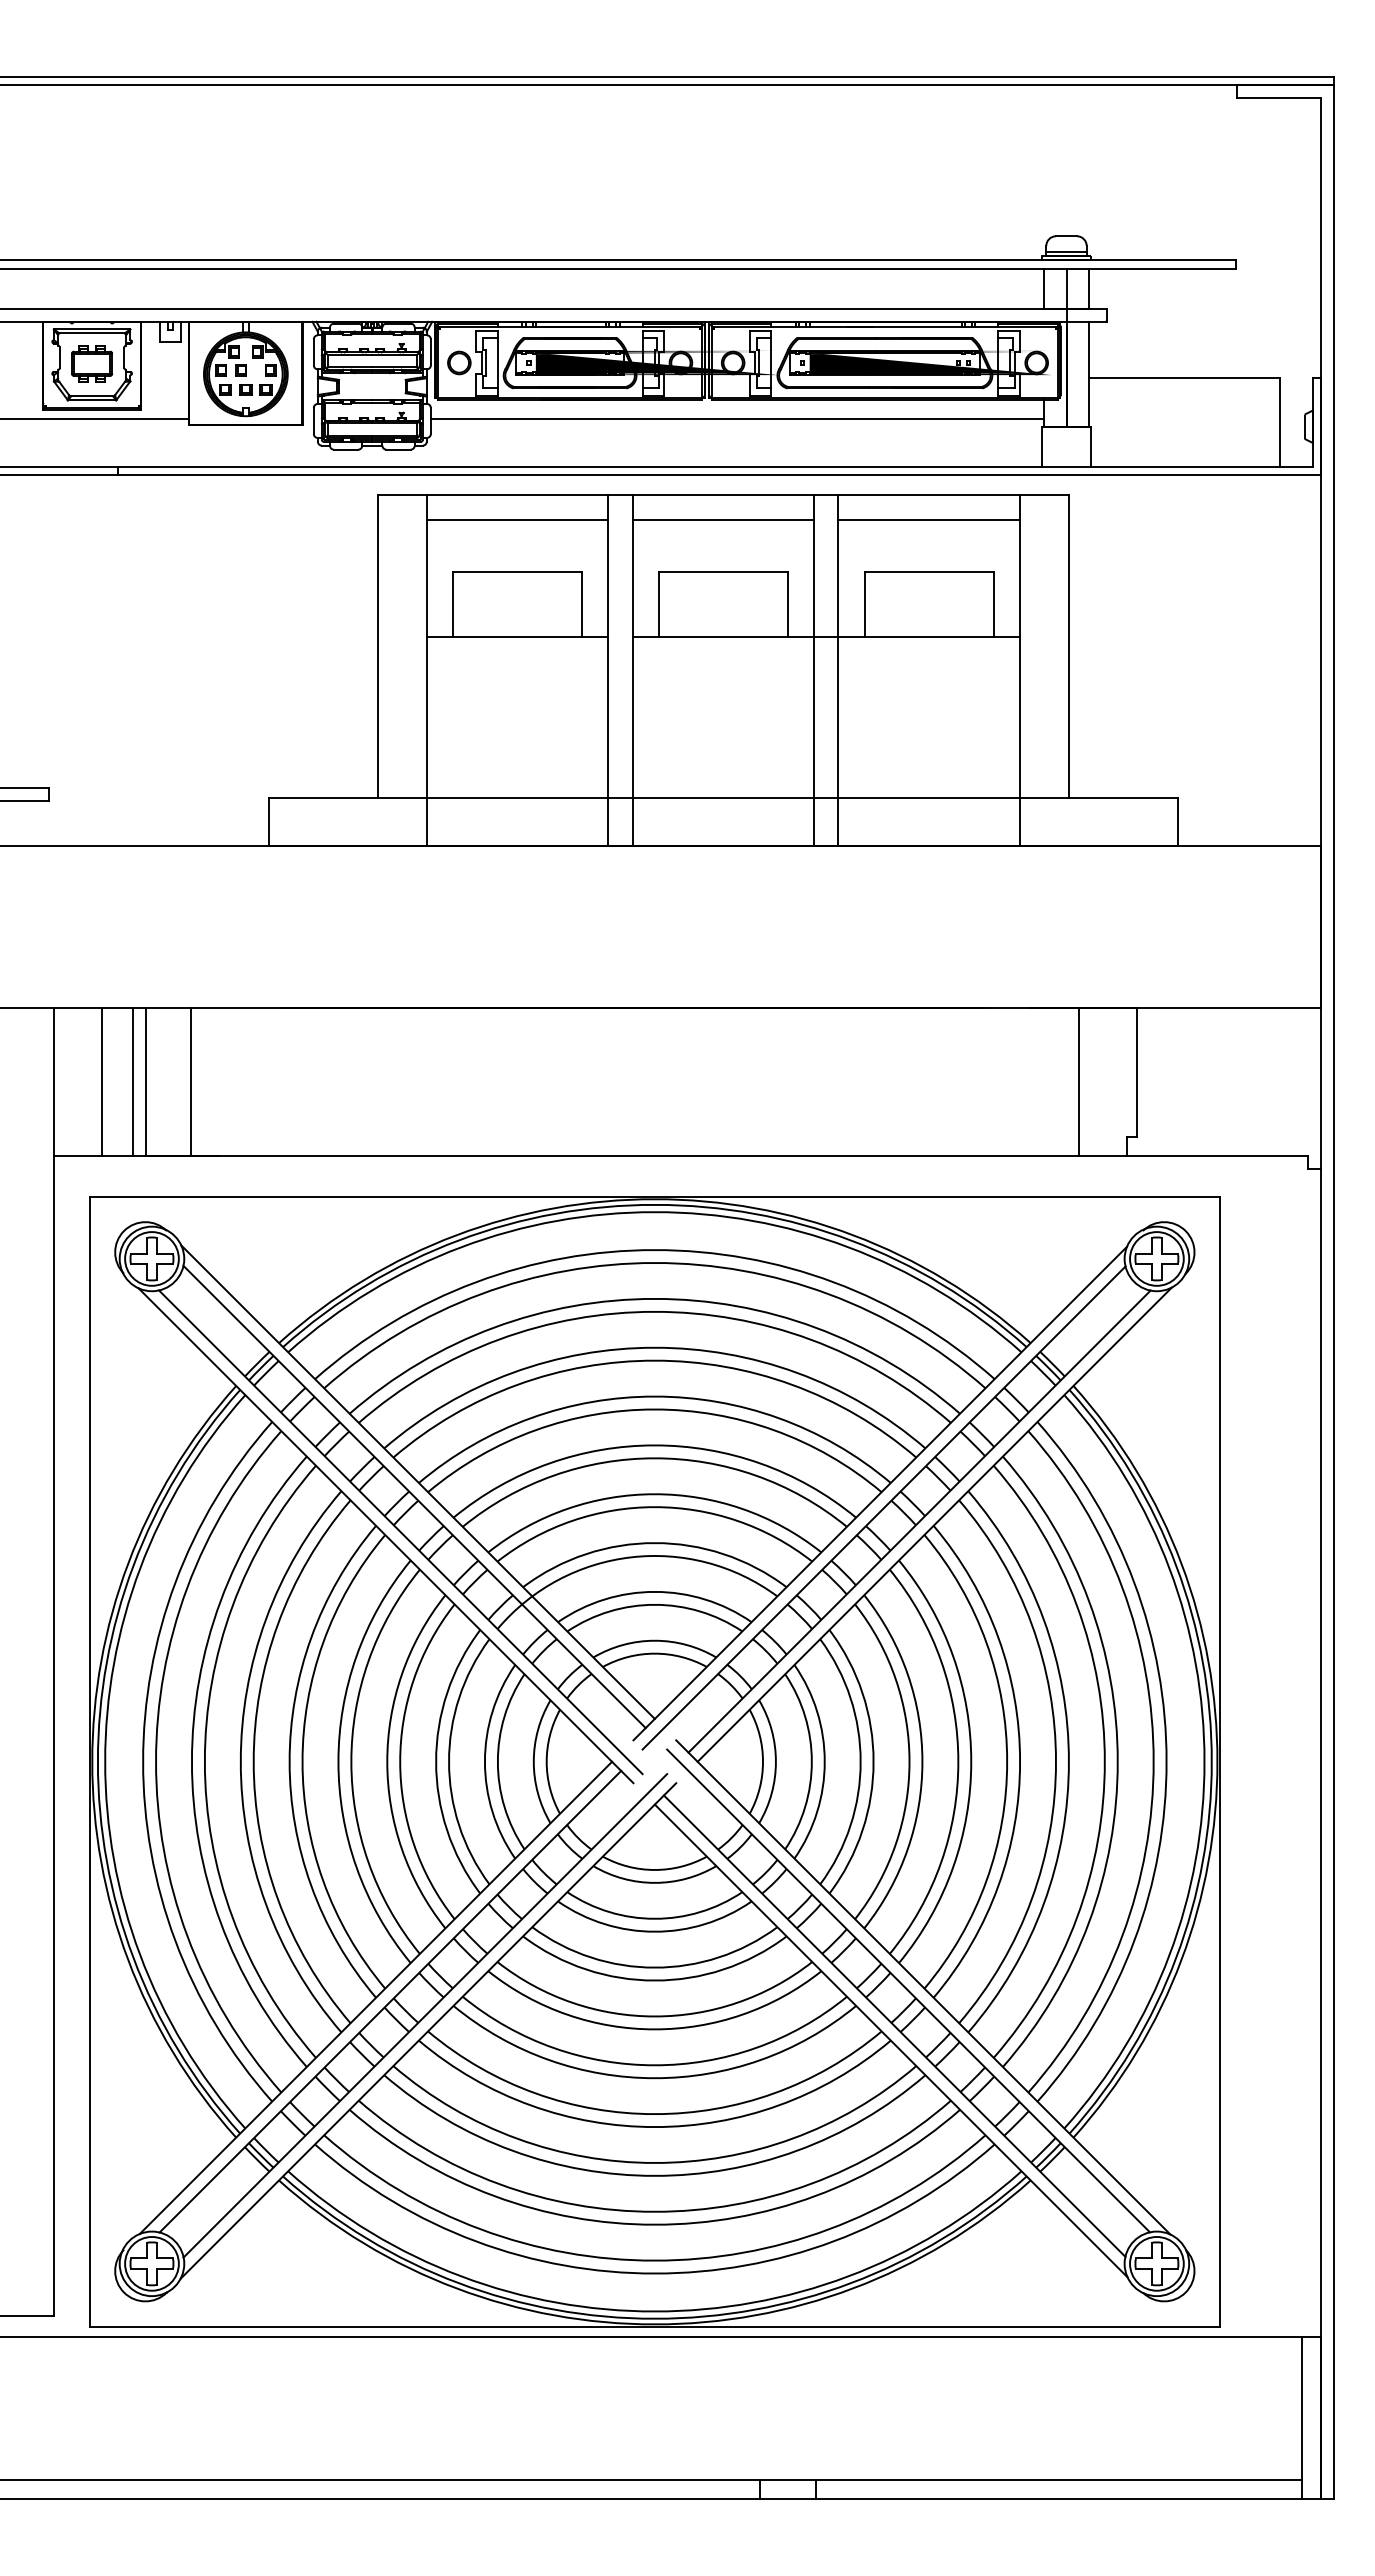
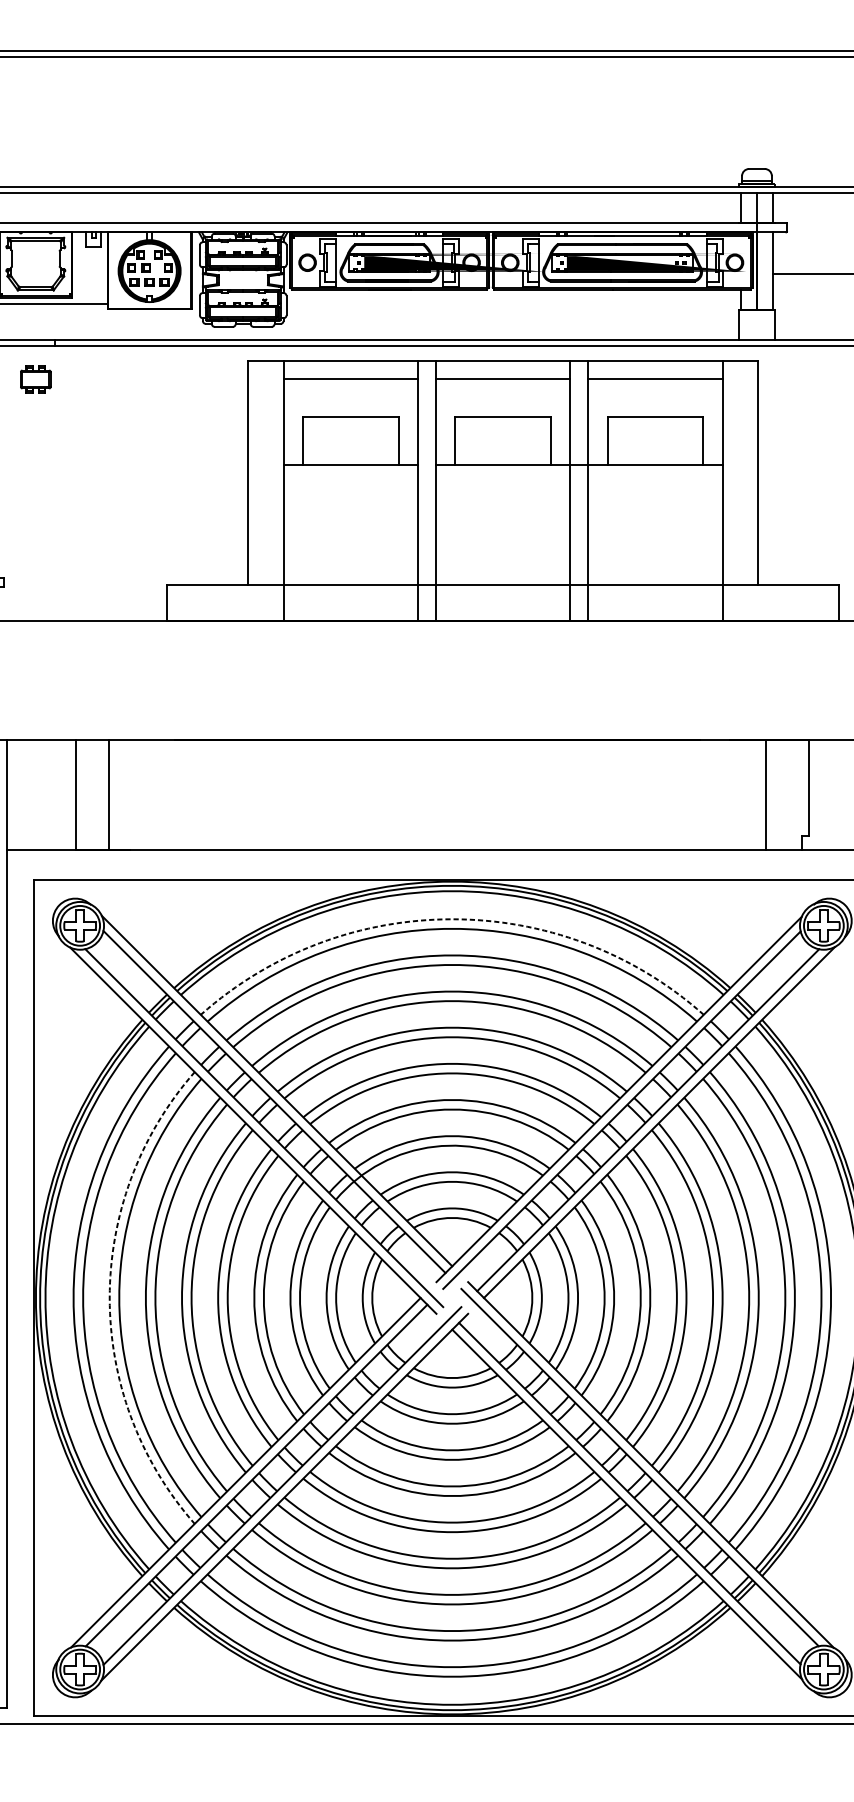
part: (92, 363) -> (36, 379), moved
line: (737, 418) -> (513, 303), removed
line: (101, 1081) -> (42, 794), removed
line: (133, 1081) -> (66, 794), removed
arc: (654, 1250) -> (452, 919), solid -> dashed
arc: (191, 1761) -> (109, 1297), solid -> dashed

